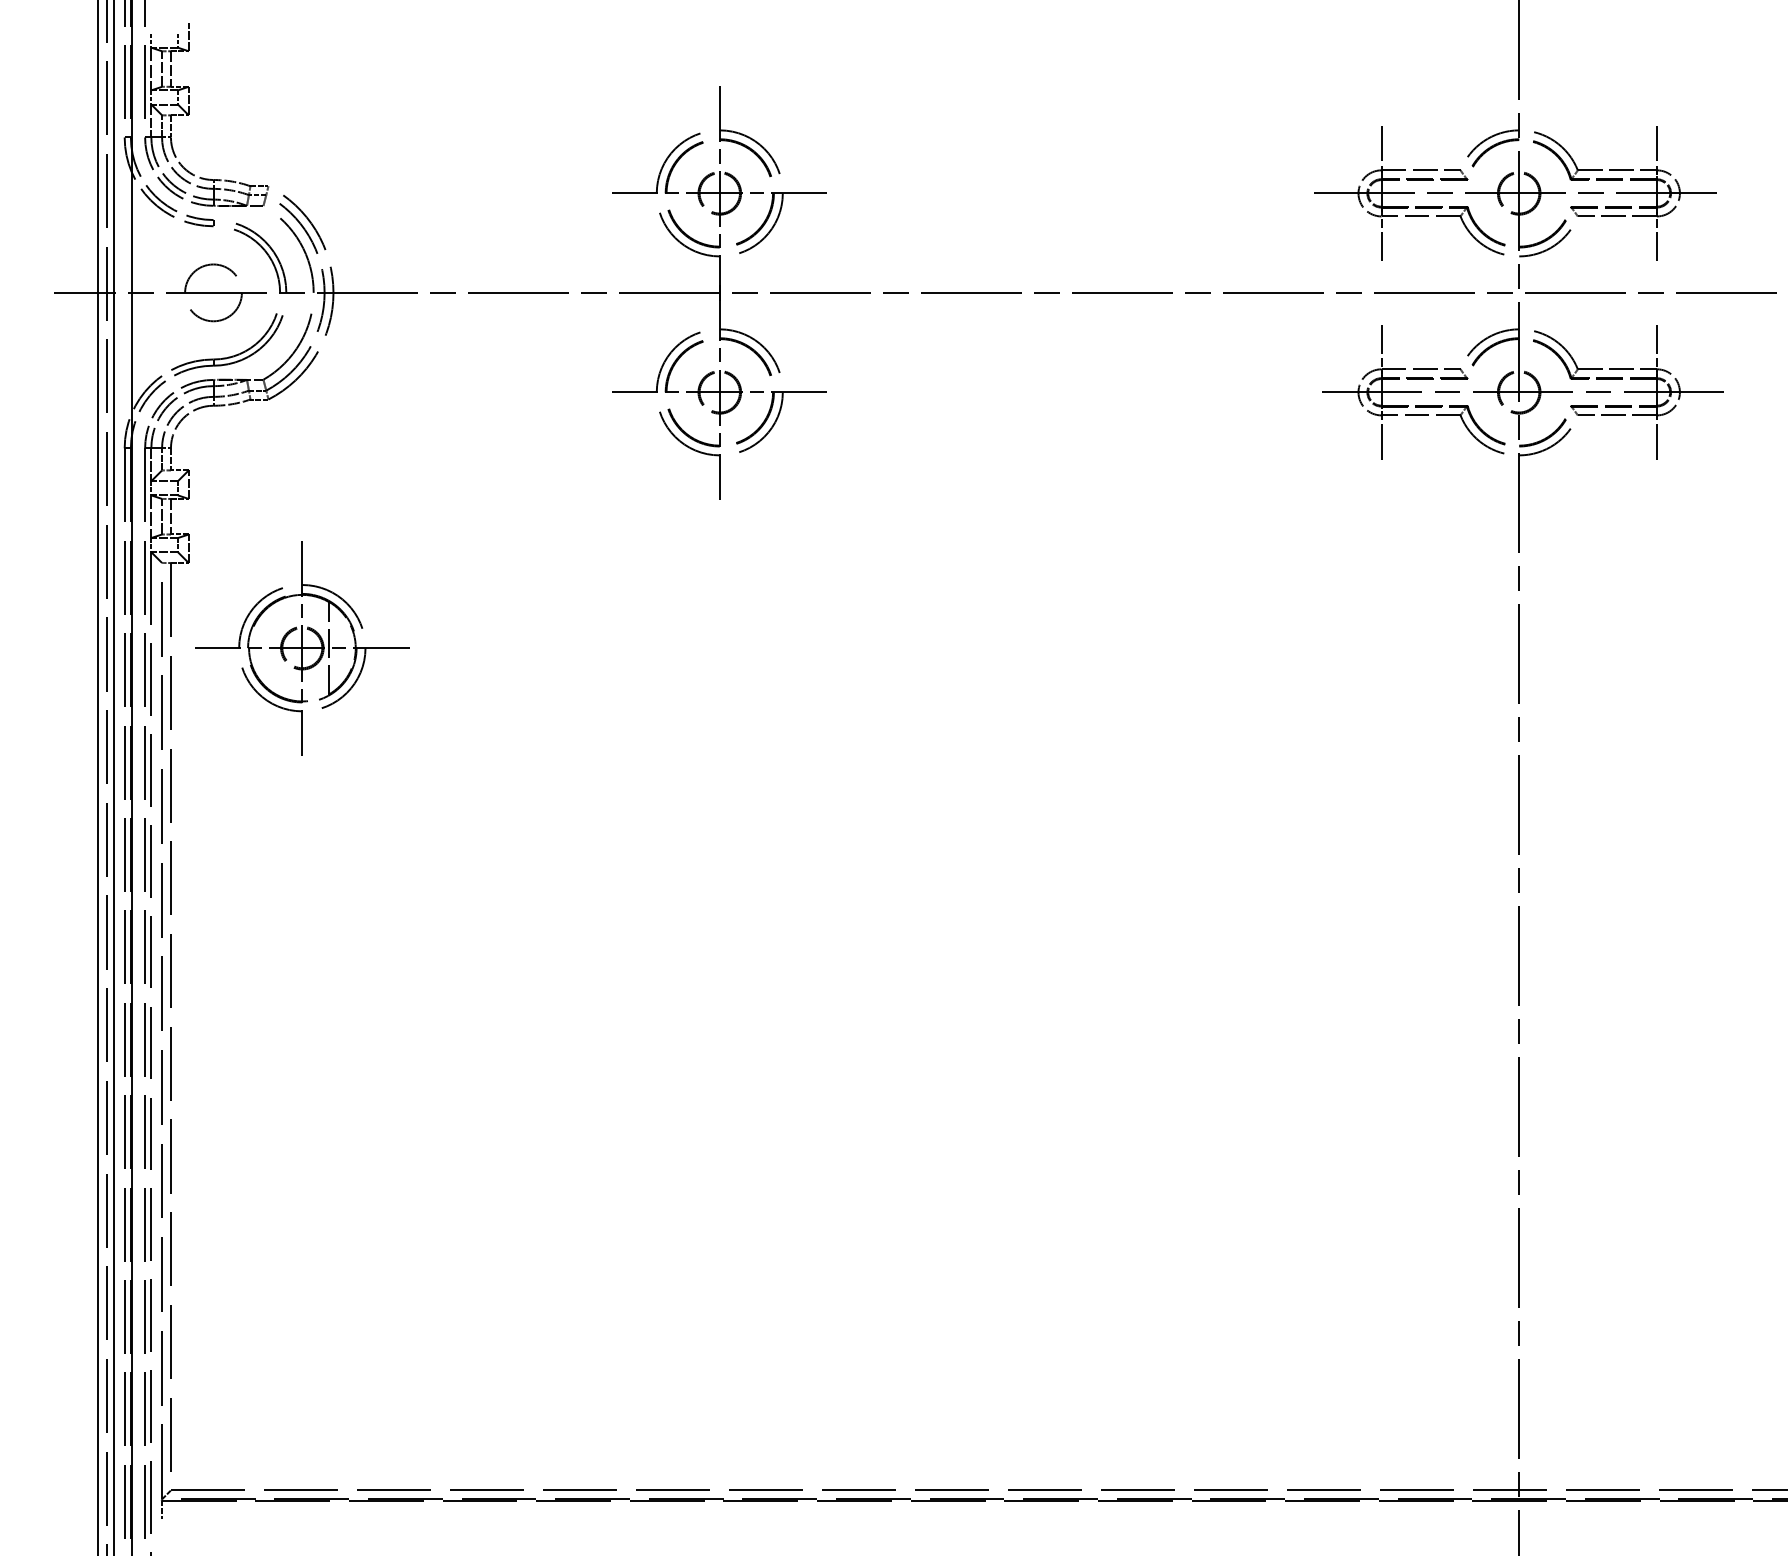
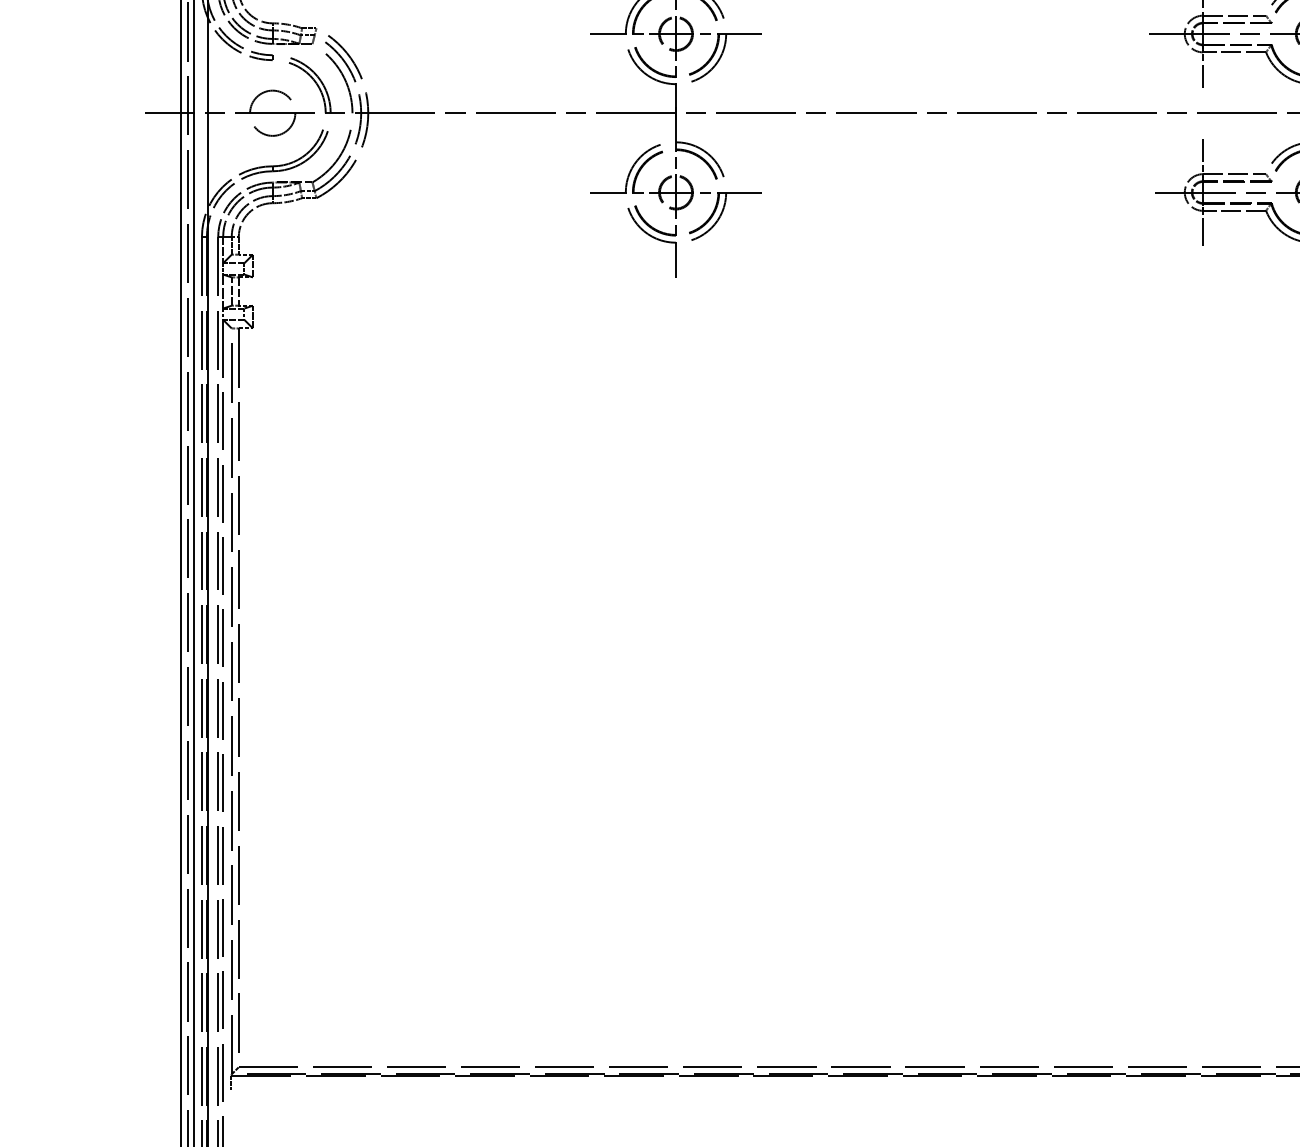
part: (302, 648) -> (343, 396), removed

